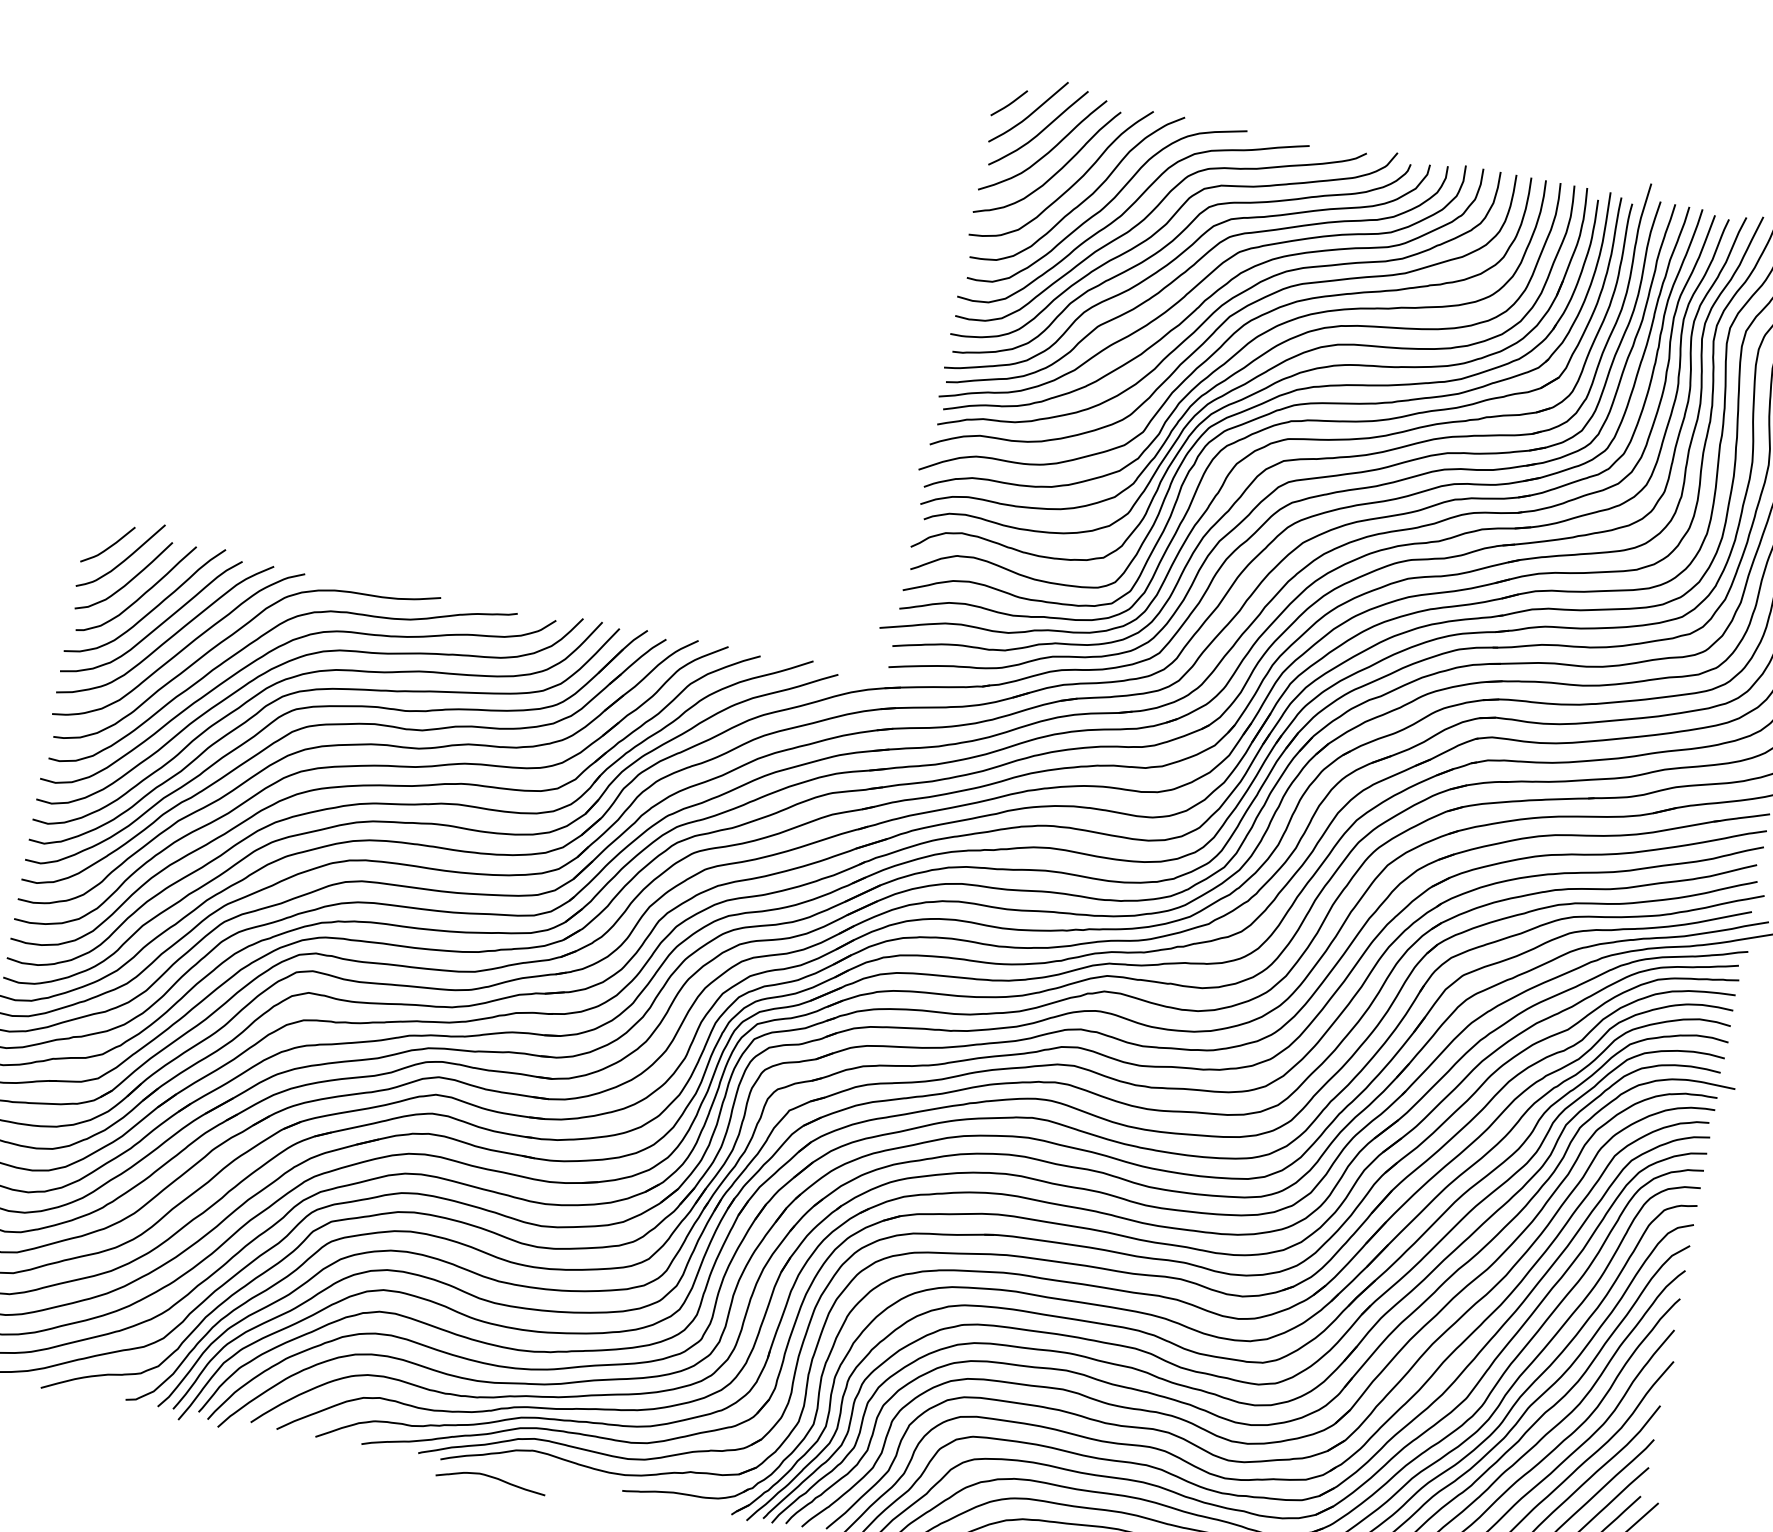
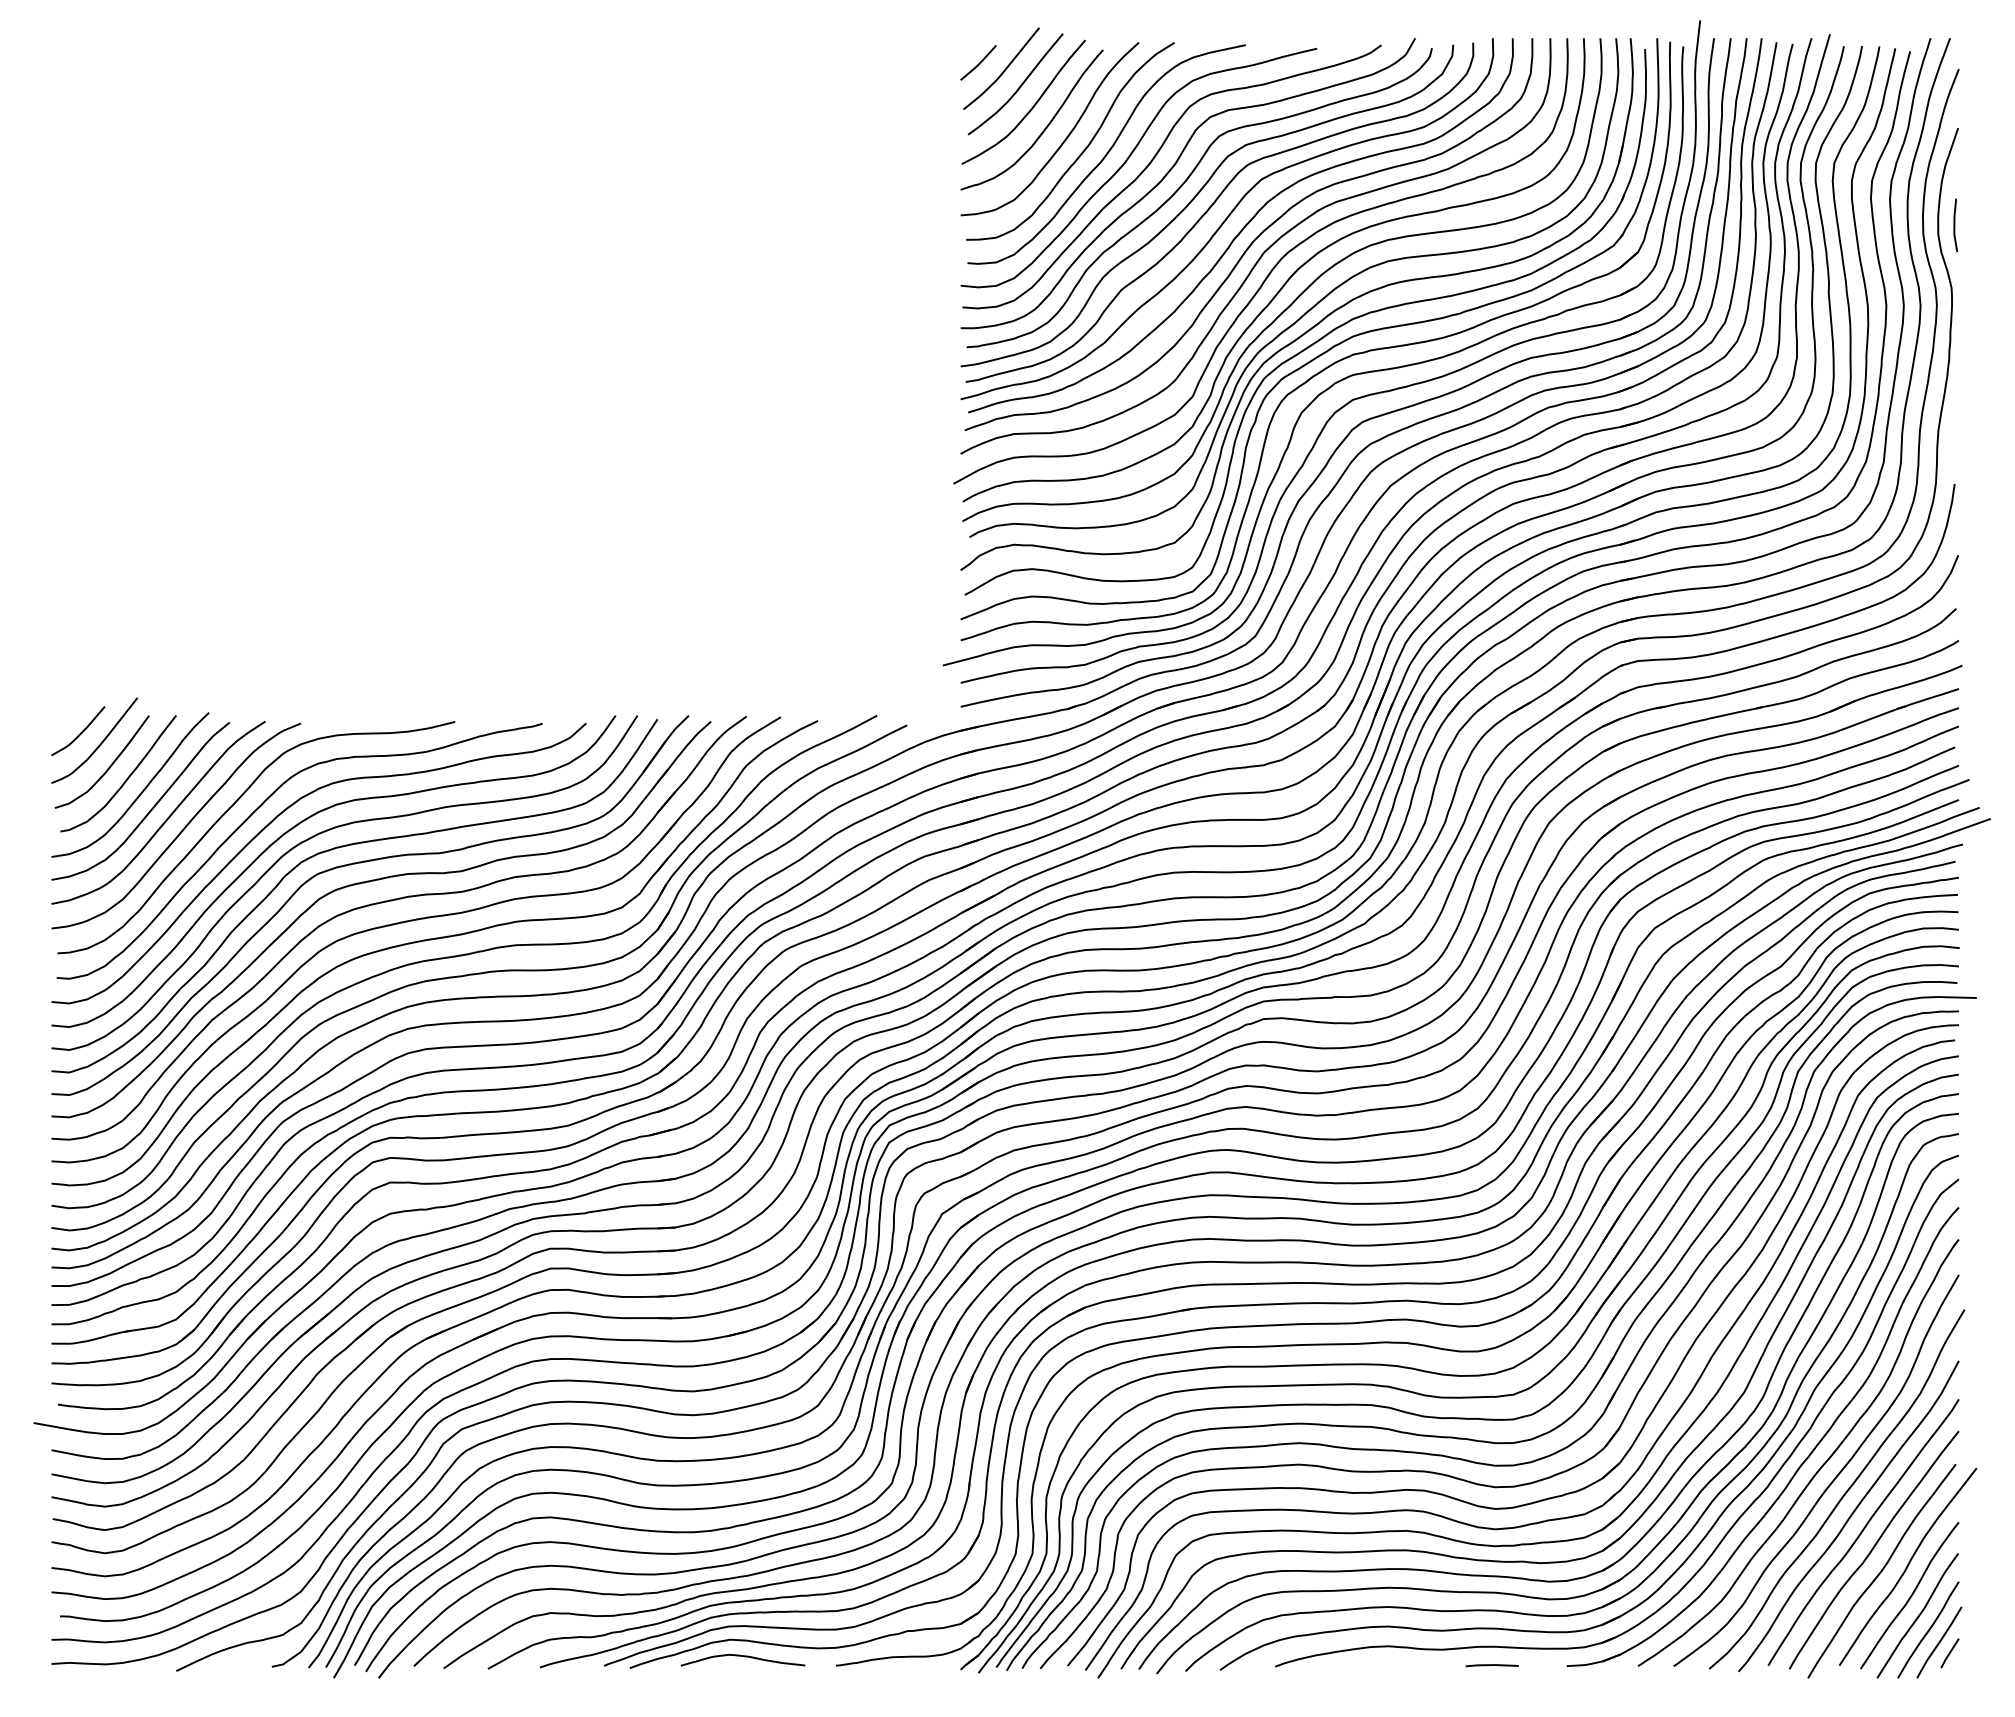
curve: (493, 1478) -> (744, 1657), moved

